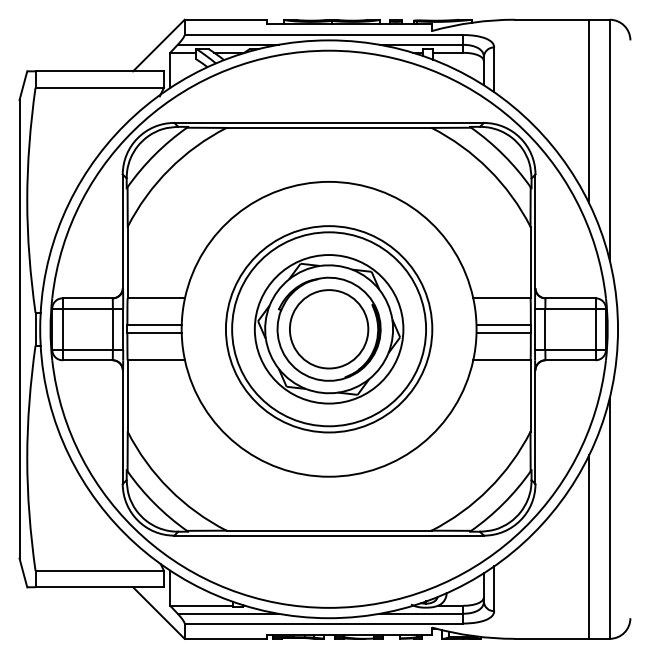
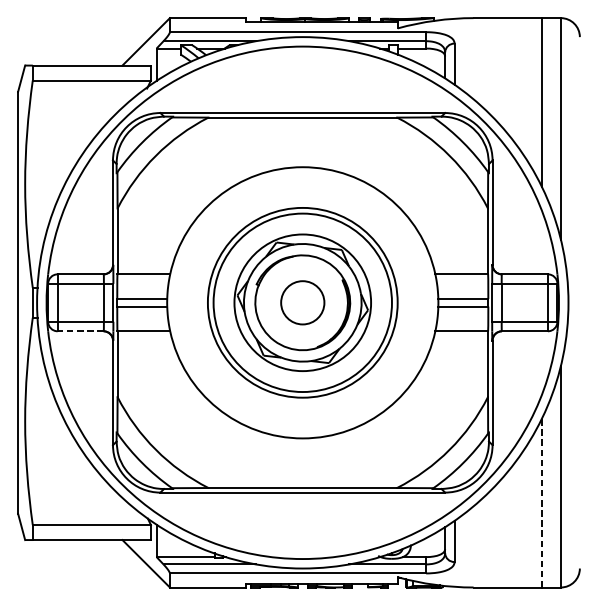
circle: (328, 329) -> (302, 303), size x0.6
line: (87, 360) -> (80, 331), solid -> dashed
line: (589, 547) -> (542, 503), solid -> dashed

